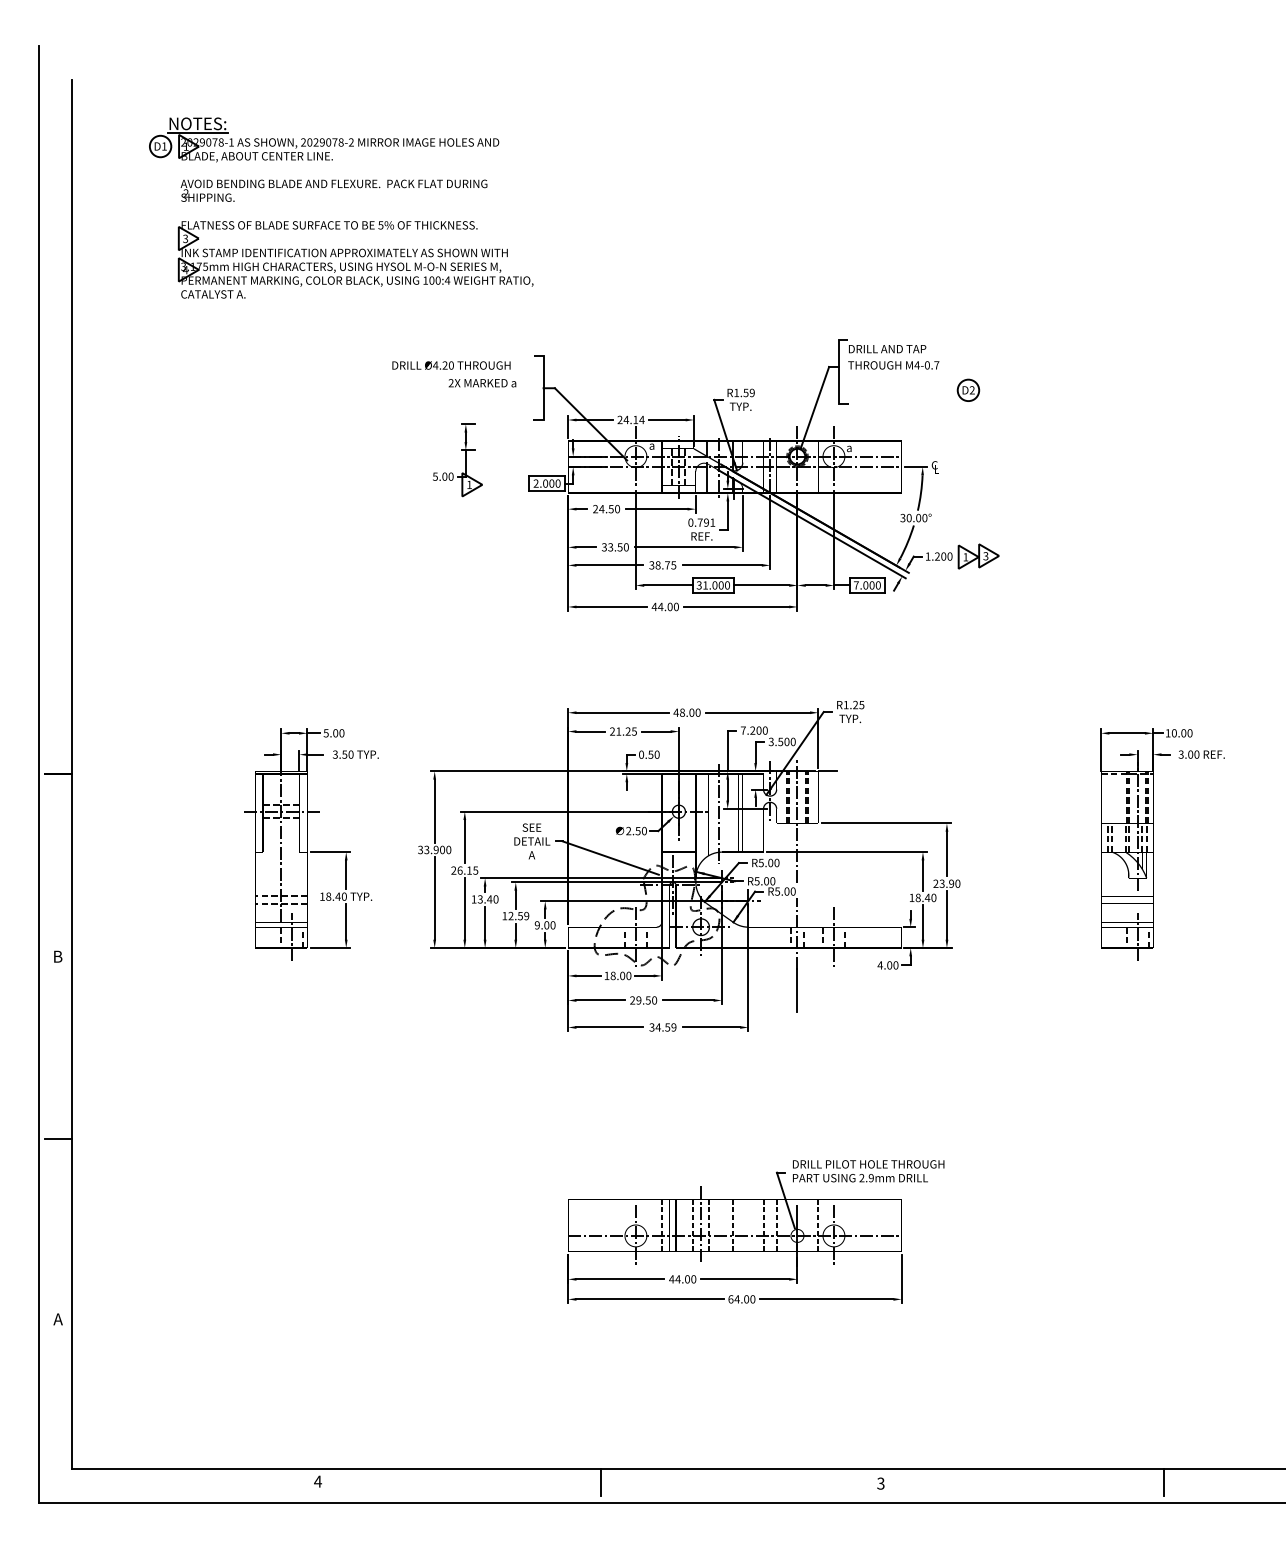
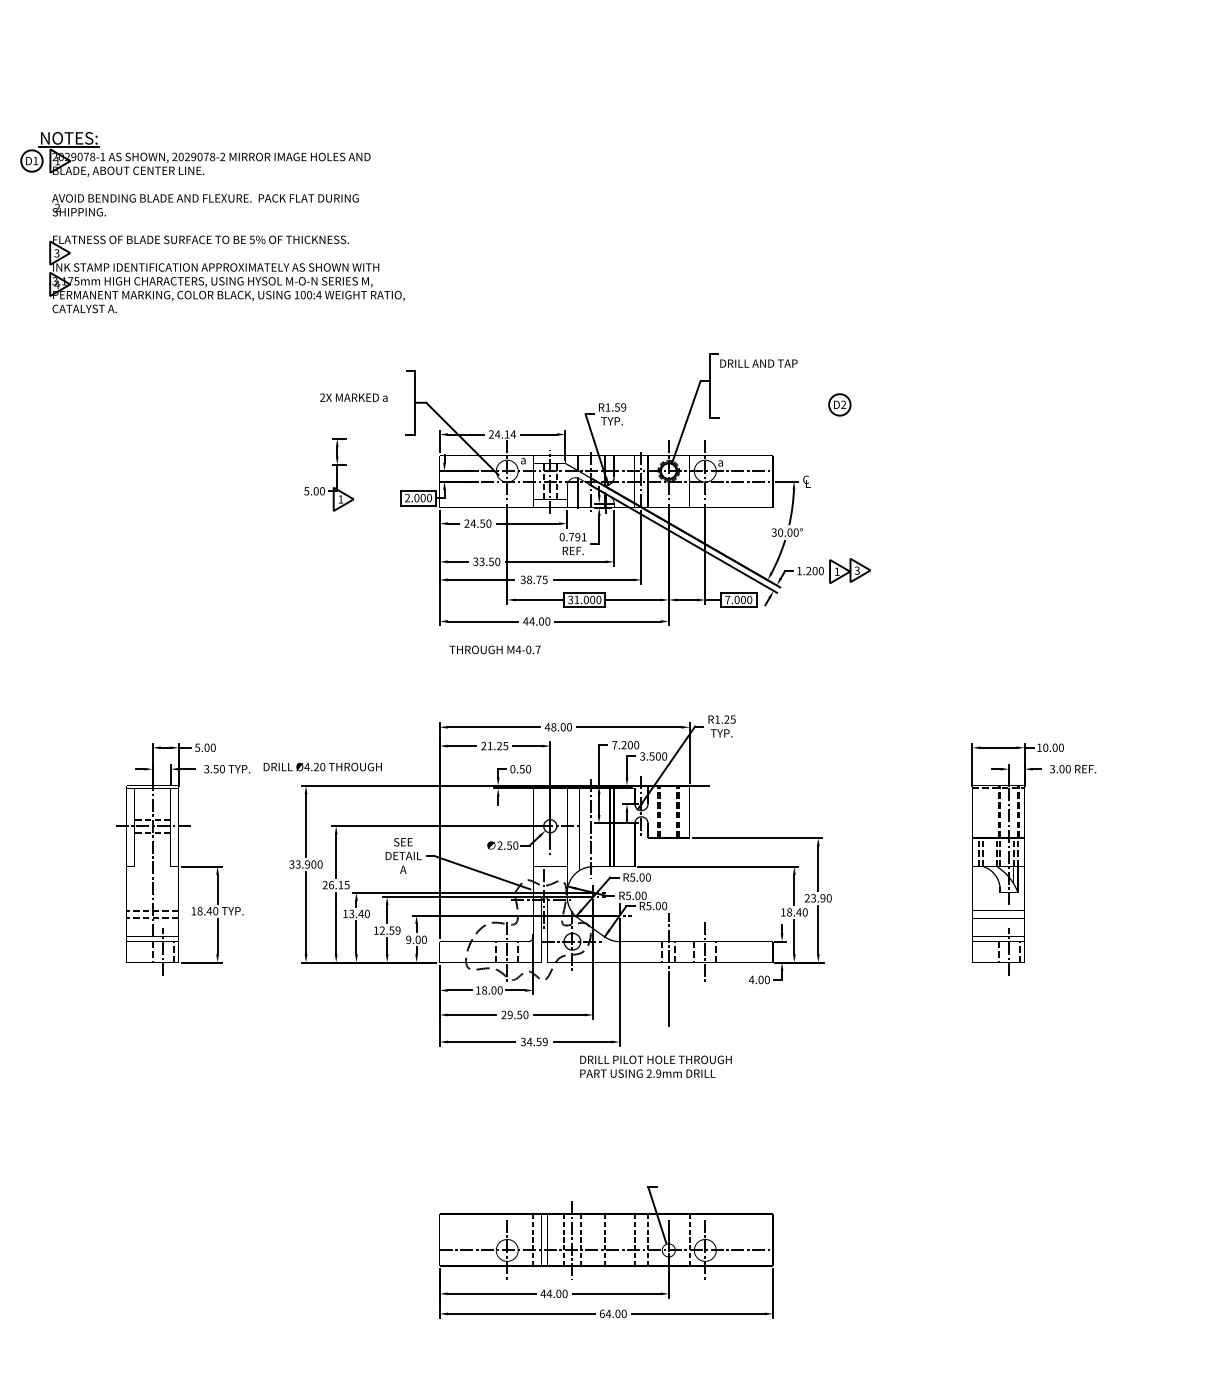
text: (451, 365) -> (322, 767), moved
text: (893, 365) -> (494, 650), moved
line: (797, 821) -> (668, 836), removed
text: (868, 1171) -> (655, 1067), moved

